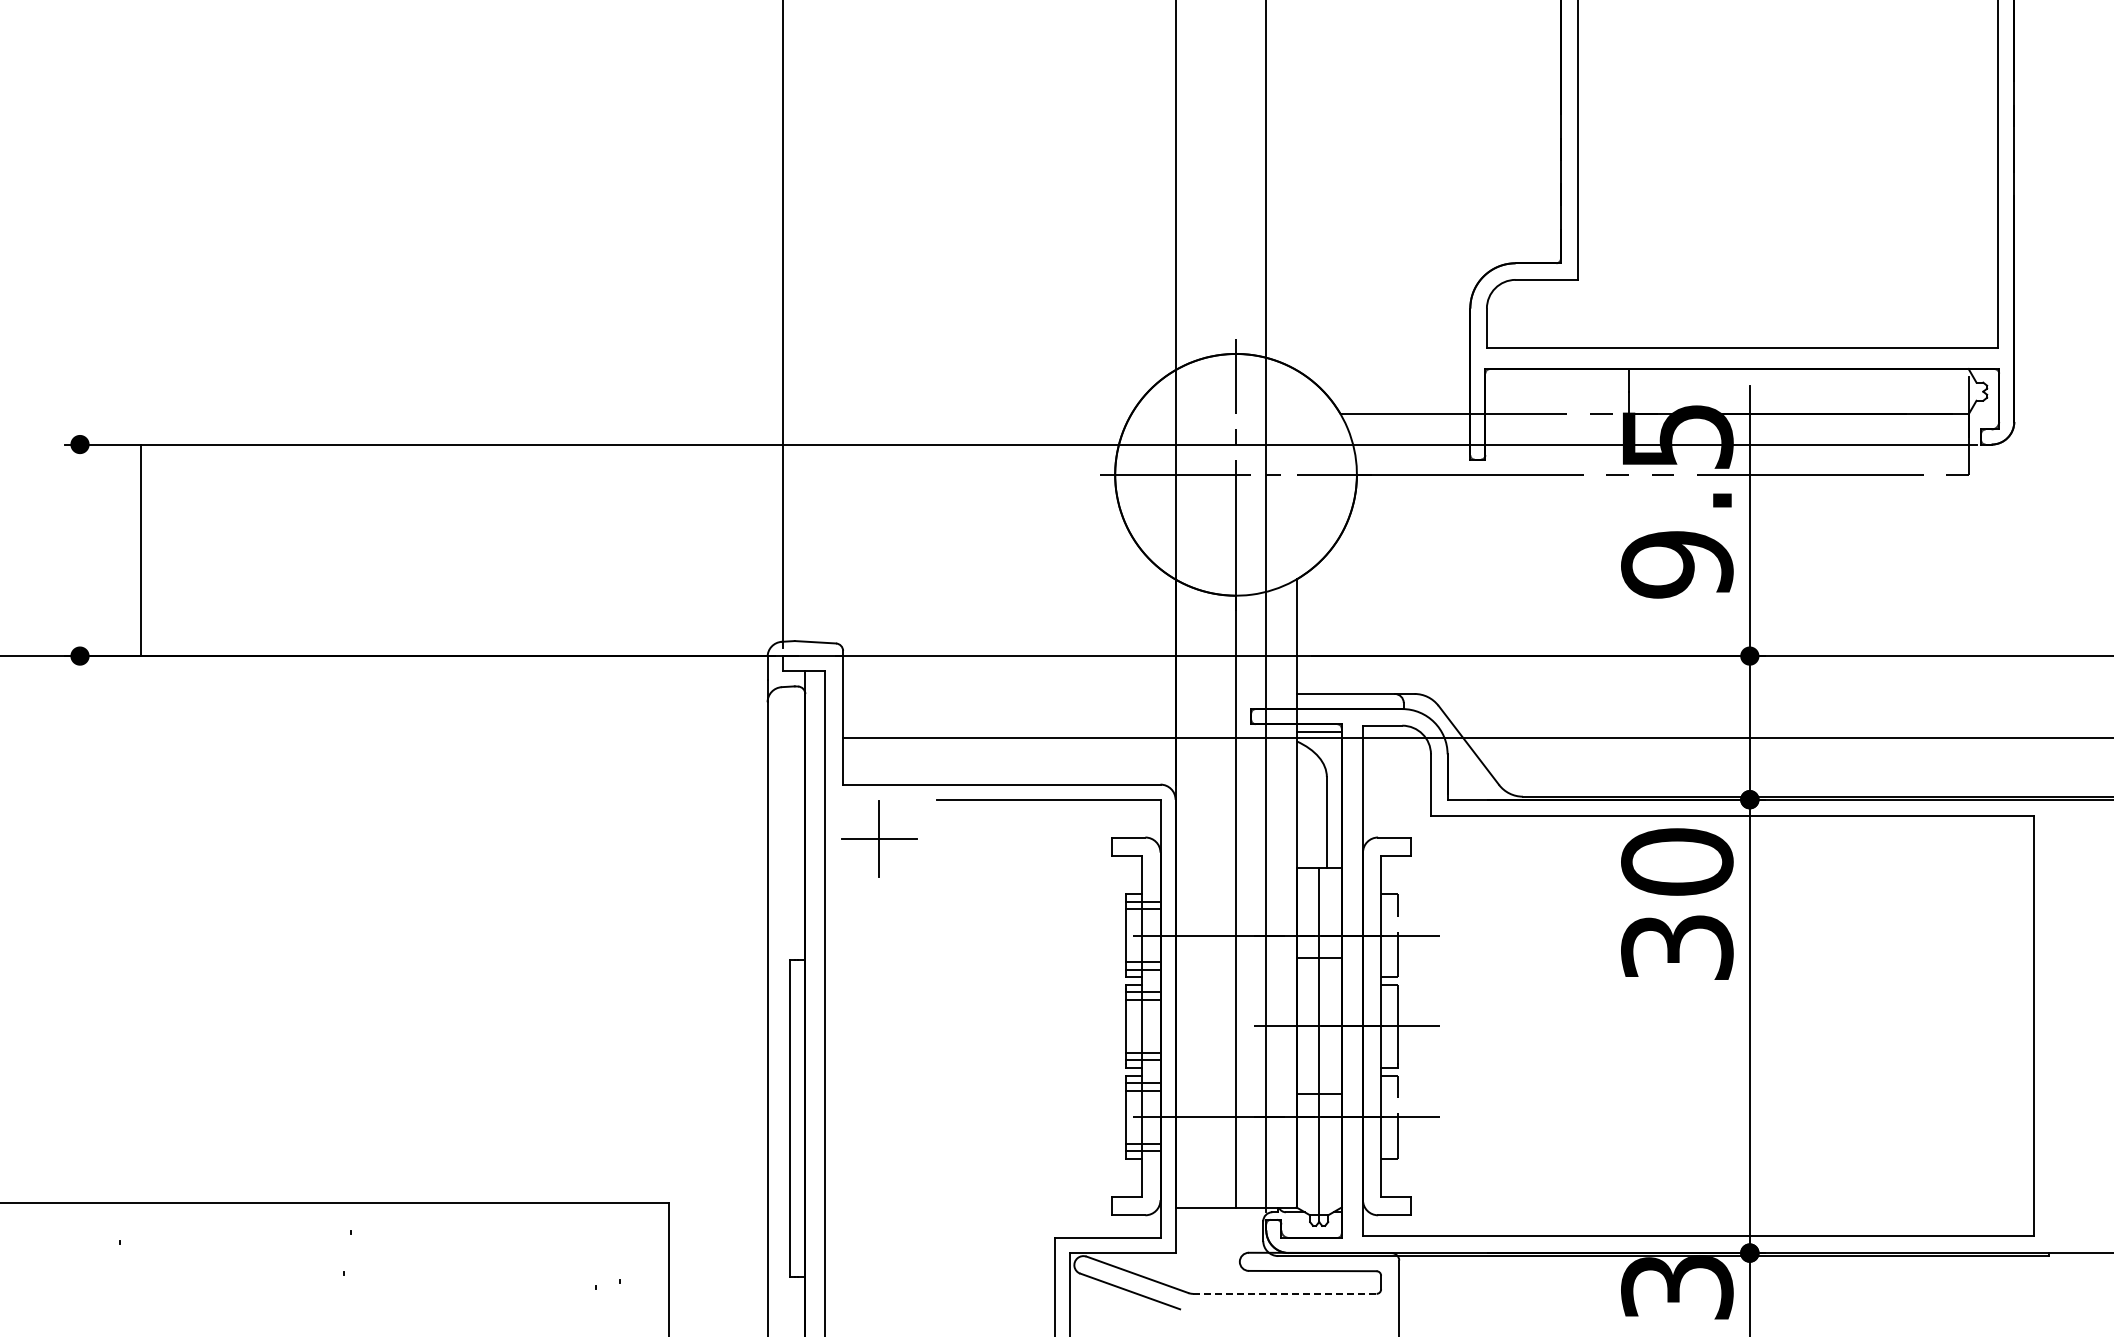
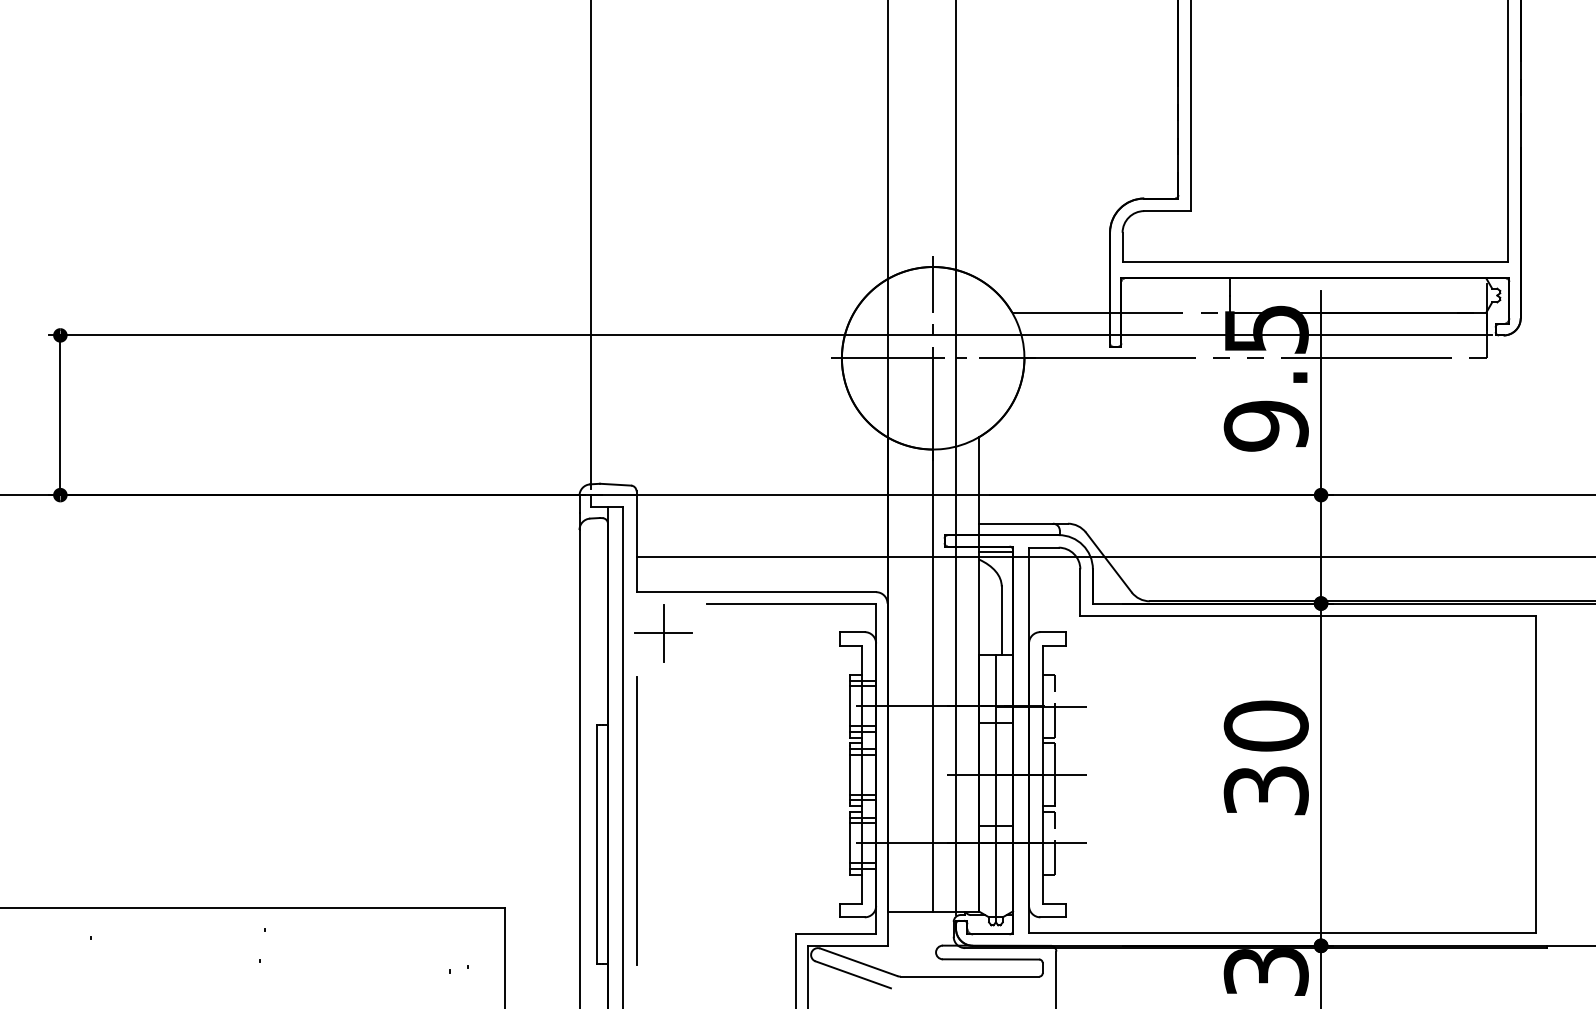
line: (141, 550) -> (60, 415), moved
text: (1677, 903) -> (1266, 757), moved
line: (842, 1087) -> (636, 820), added
line: (1284, 1293) -> (969, 976), dashed -> solid

